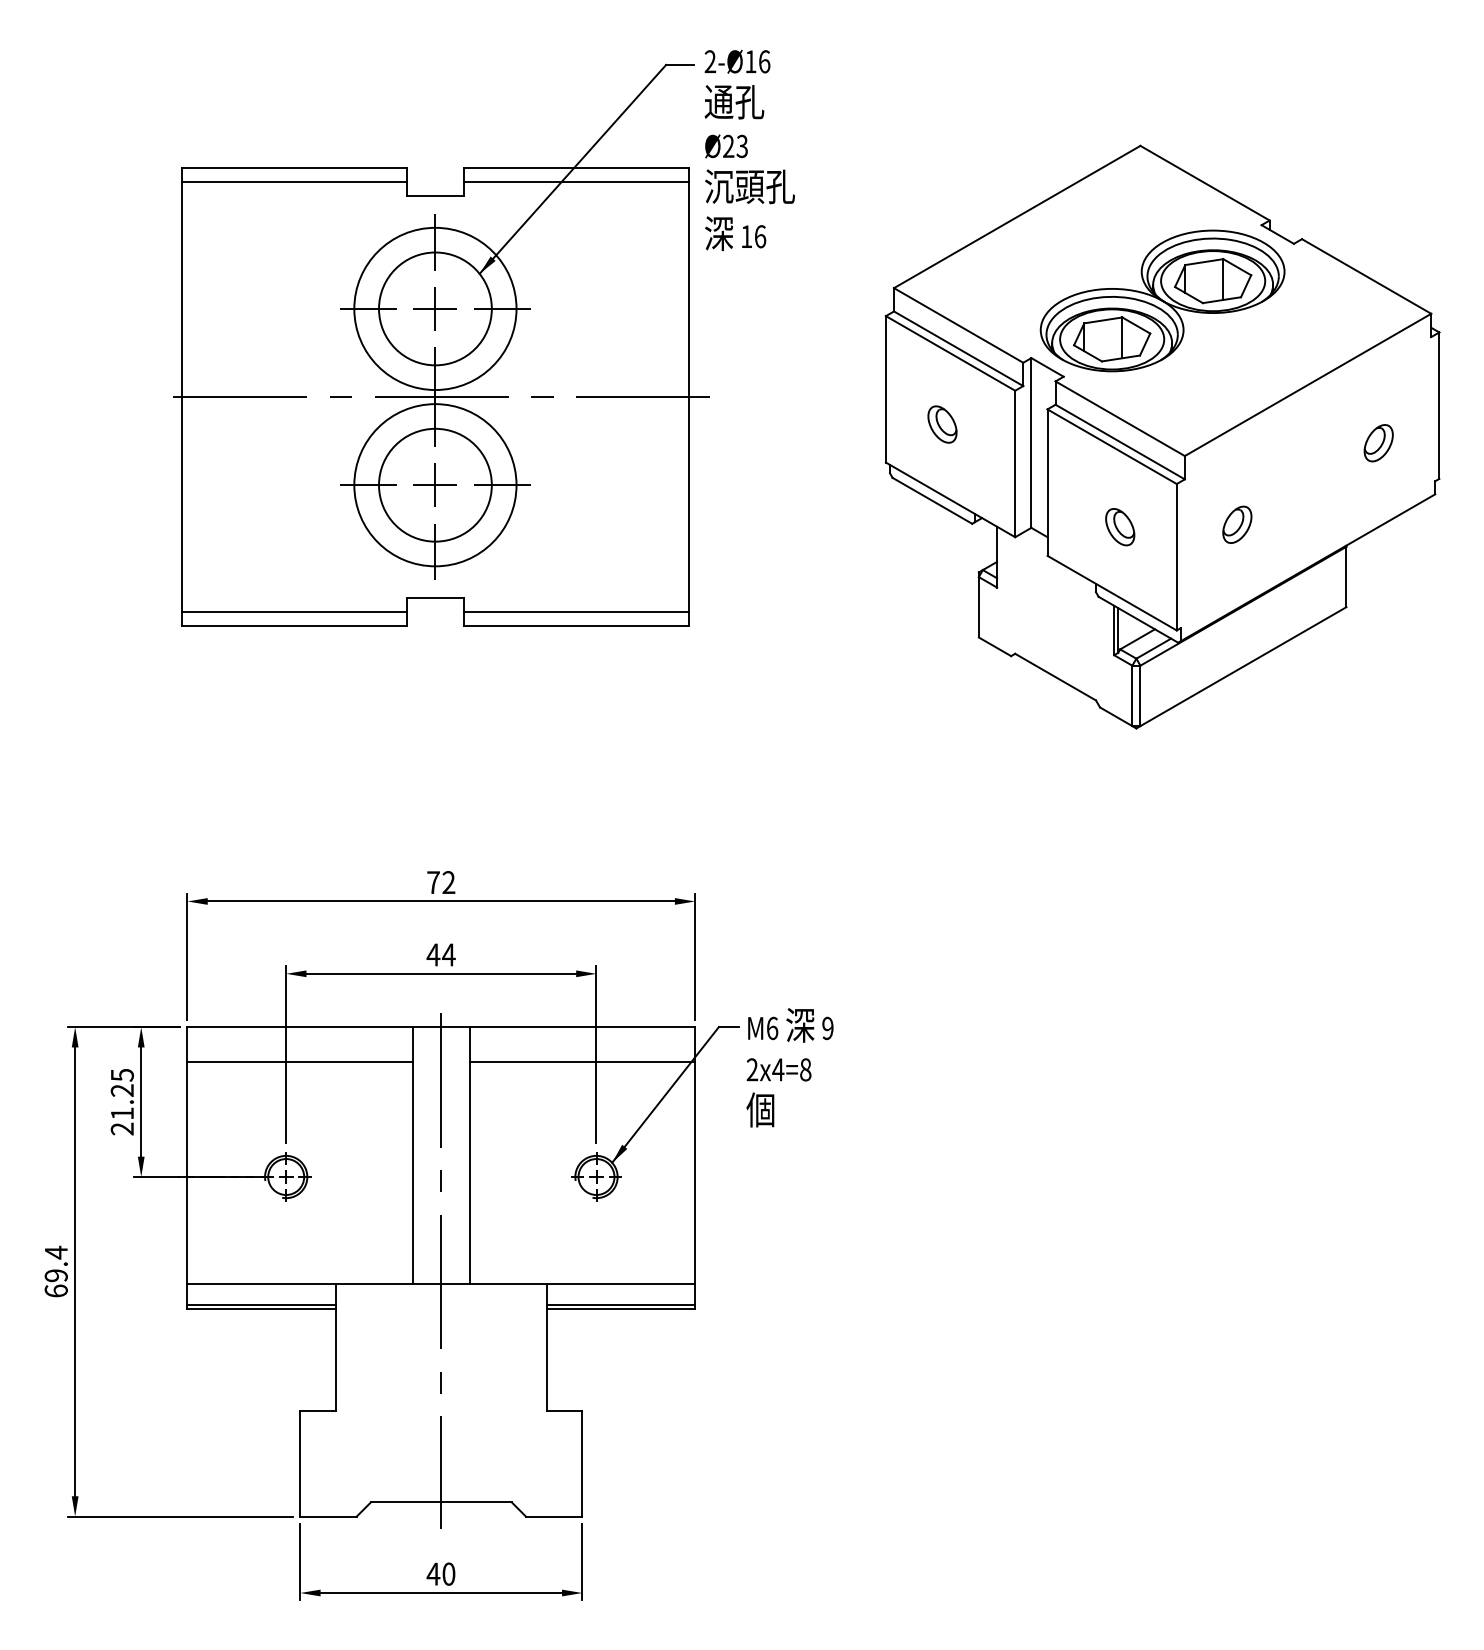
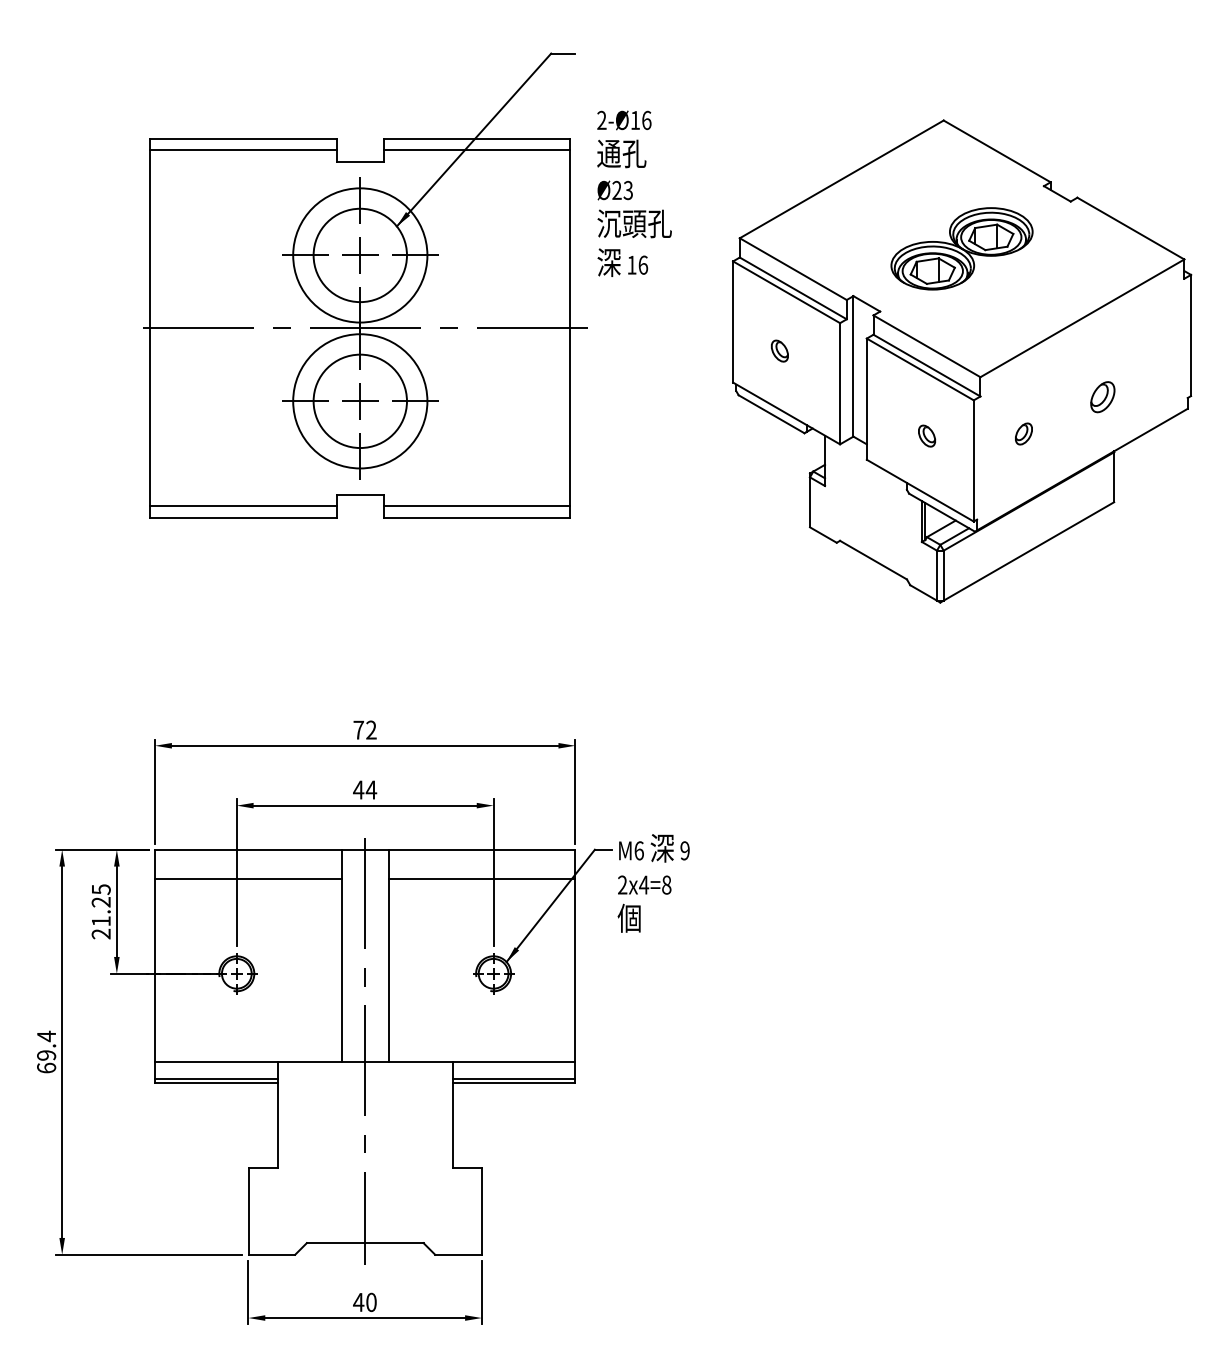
text: (749, 149) -> (634, 193), moved
part: (1162, 300) -> (961, 248), size x0.7
part: (942, 424) -> (779, 351), size x0.7
part: (1378, 443) -> (1102, 397), moved
part: (1237, 524) -> (1024, 433), size x0.7
part: (1120, 527) -> (927, 436), size x0.7

